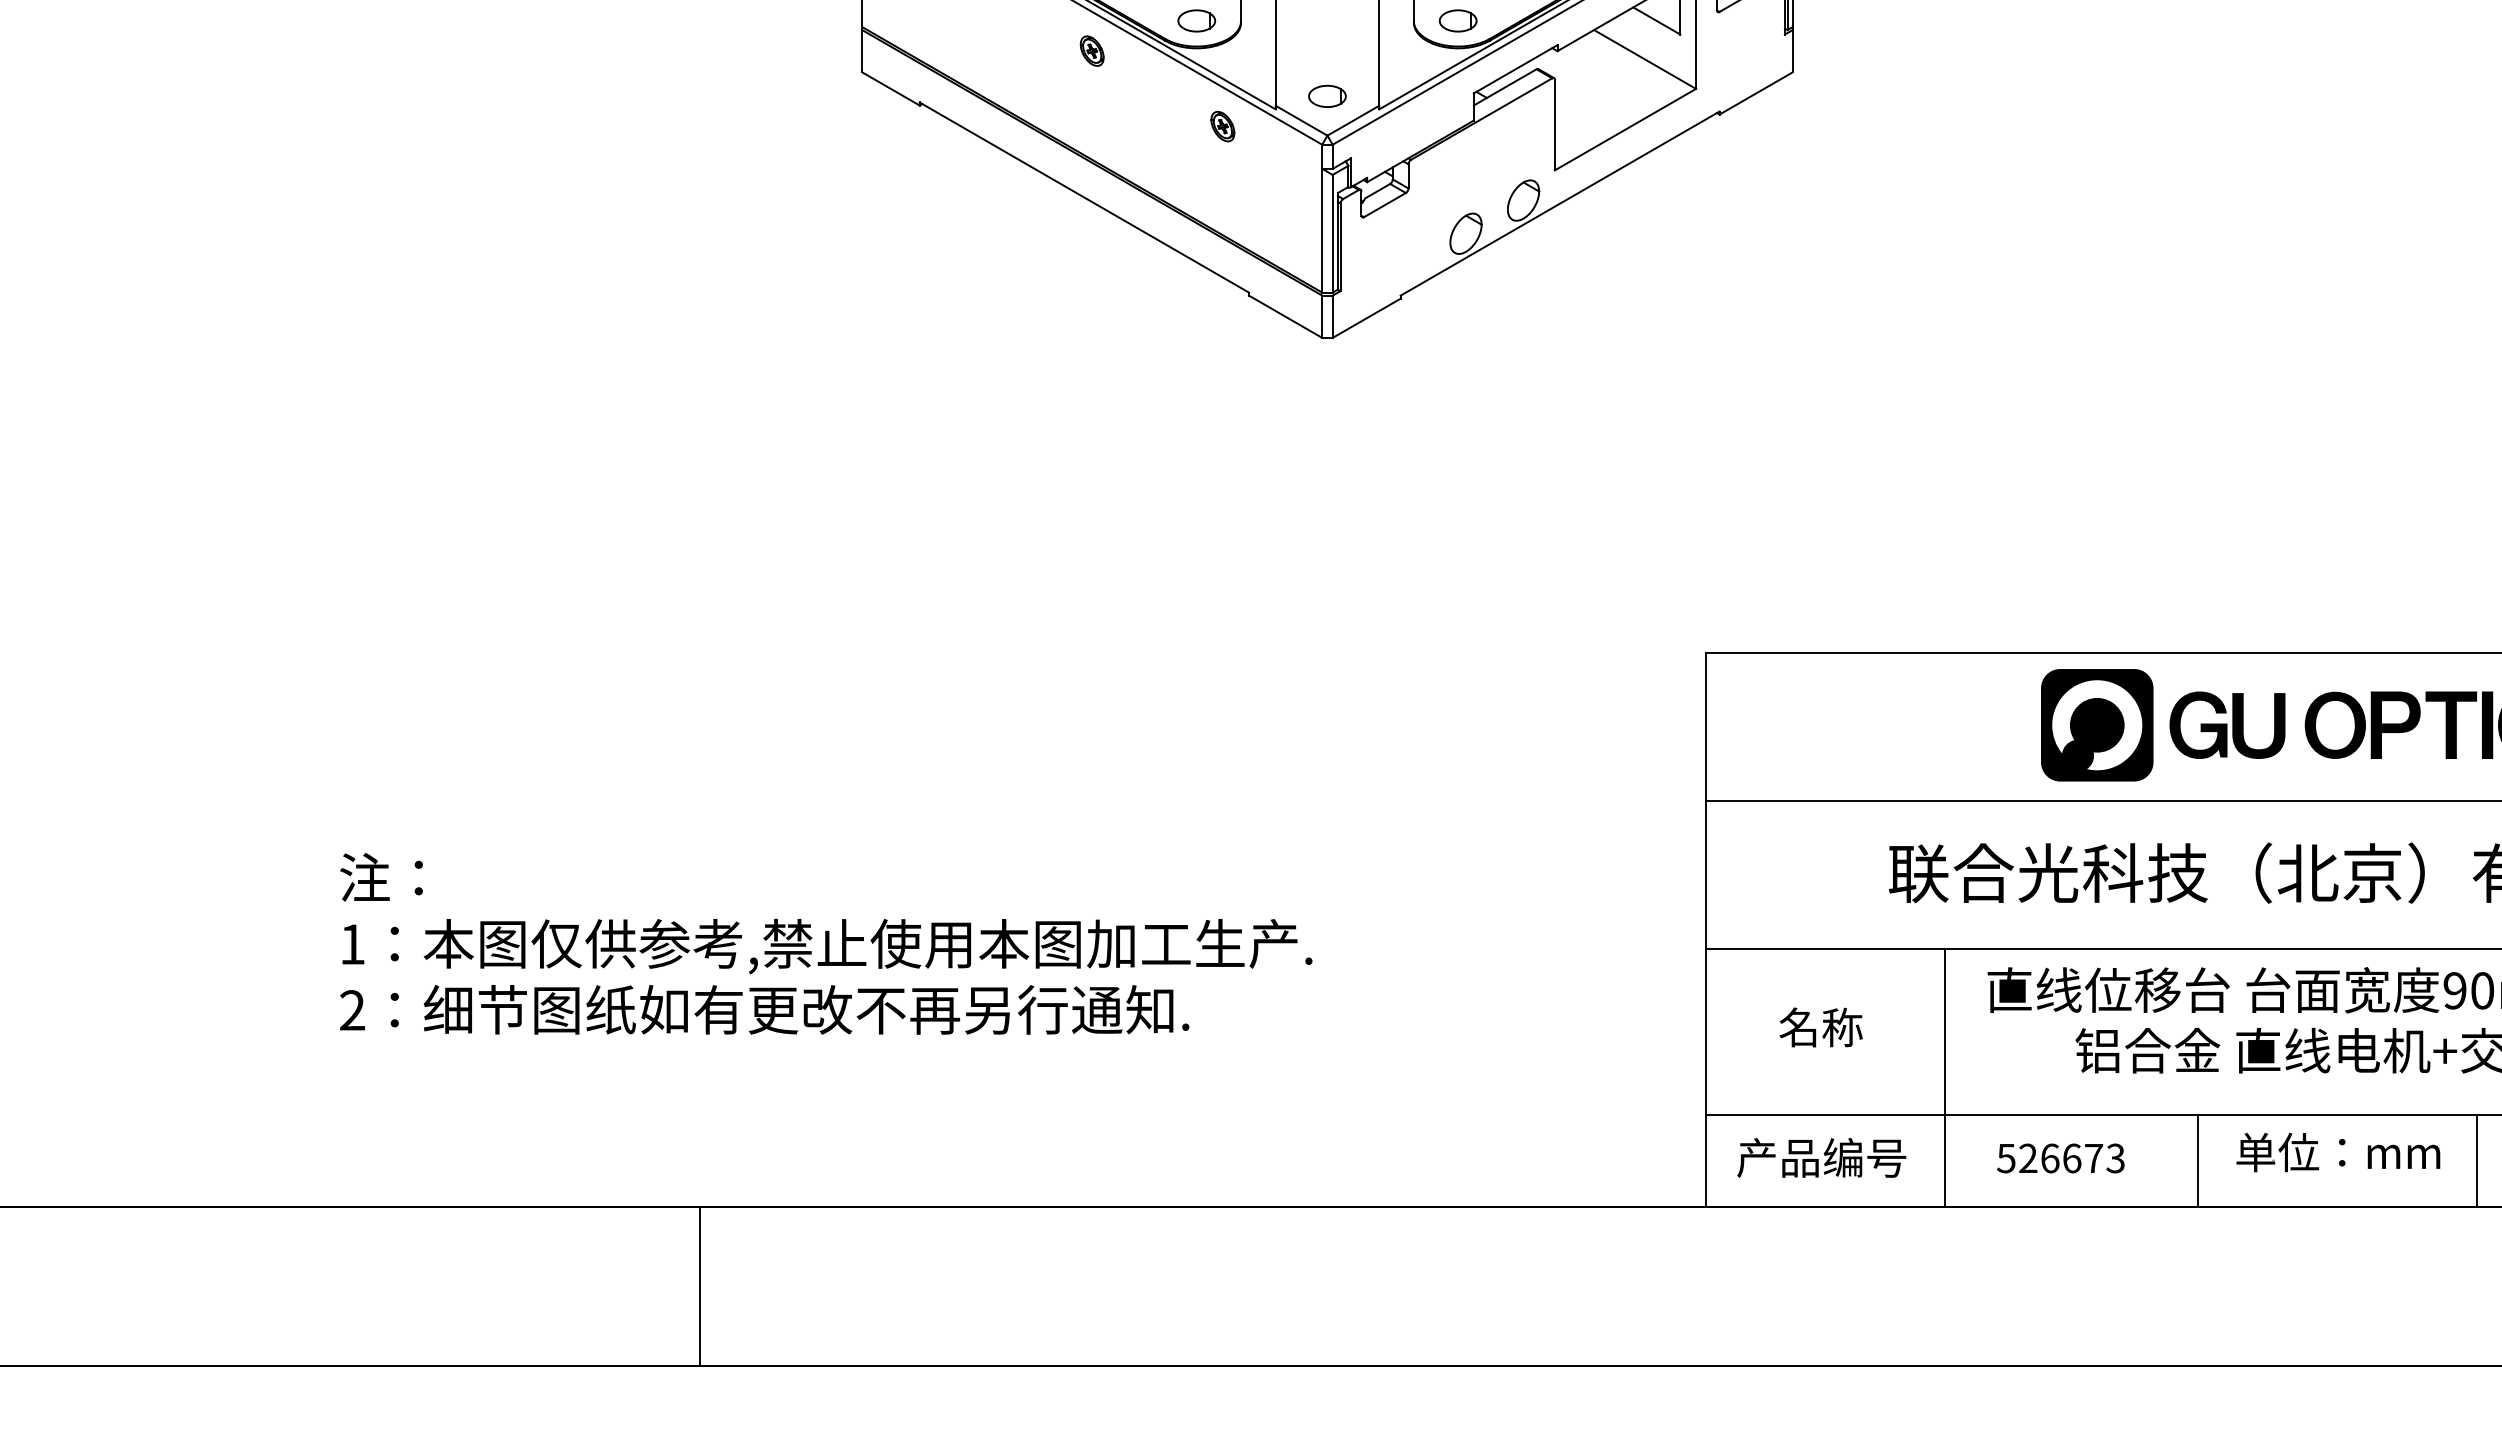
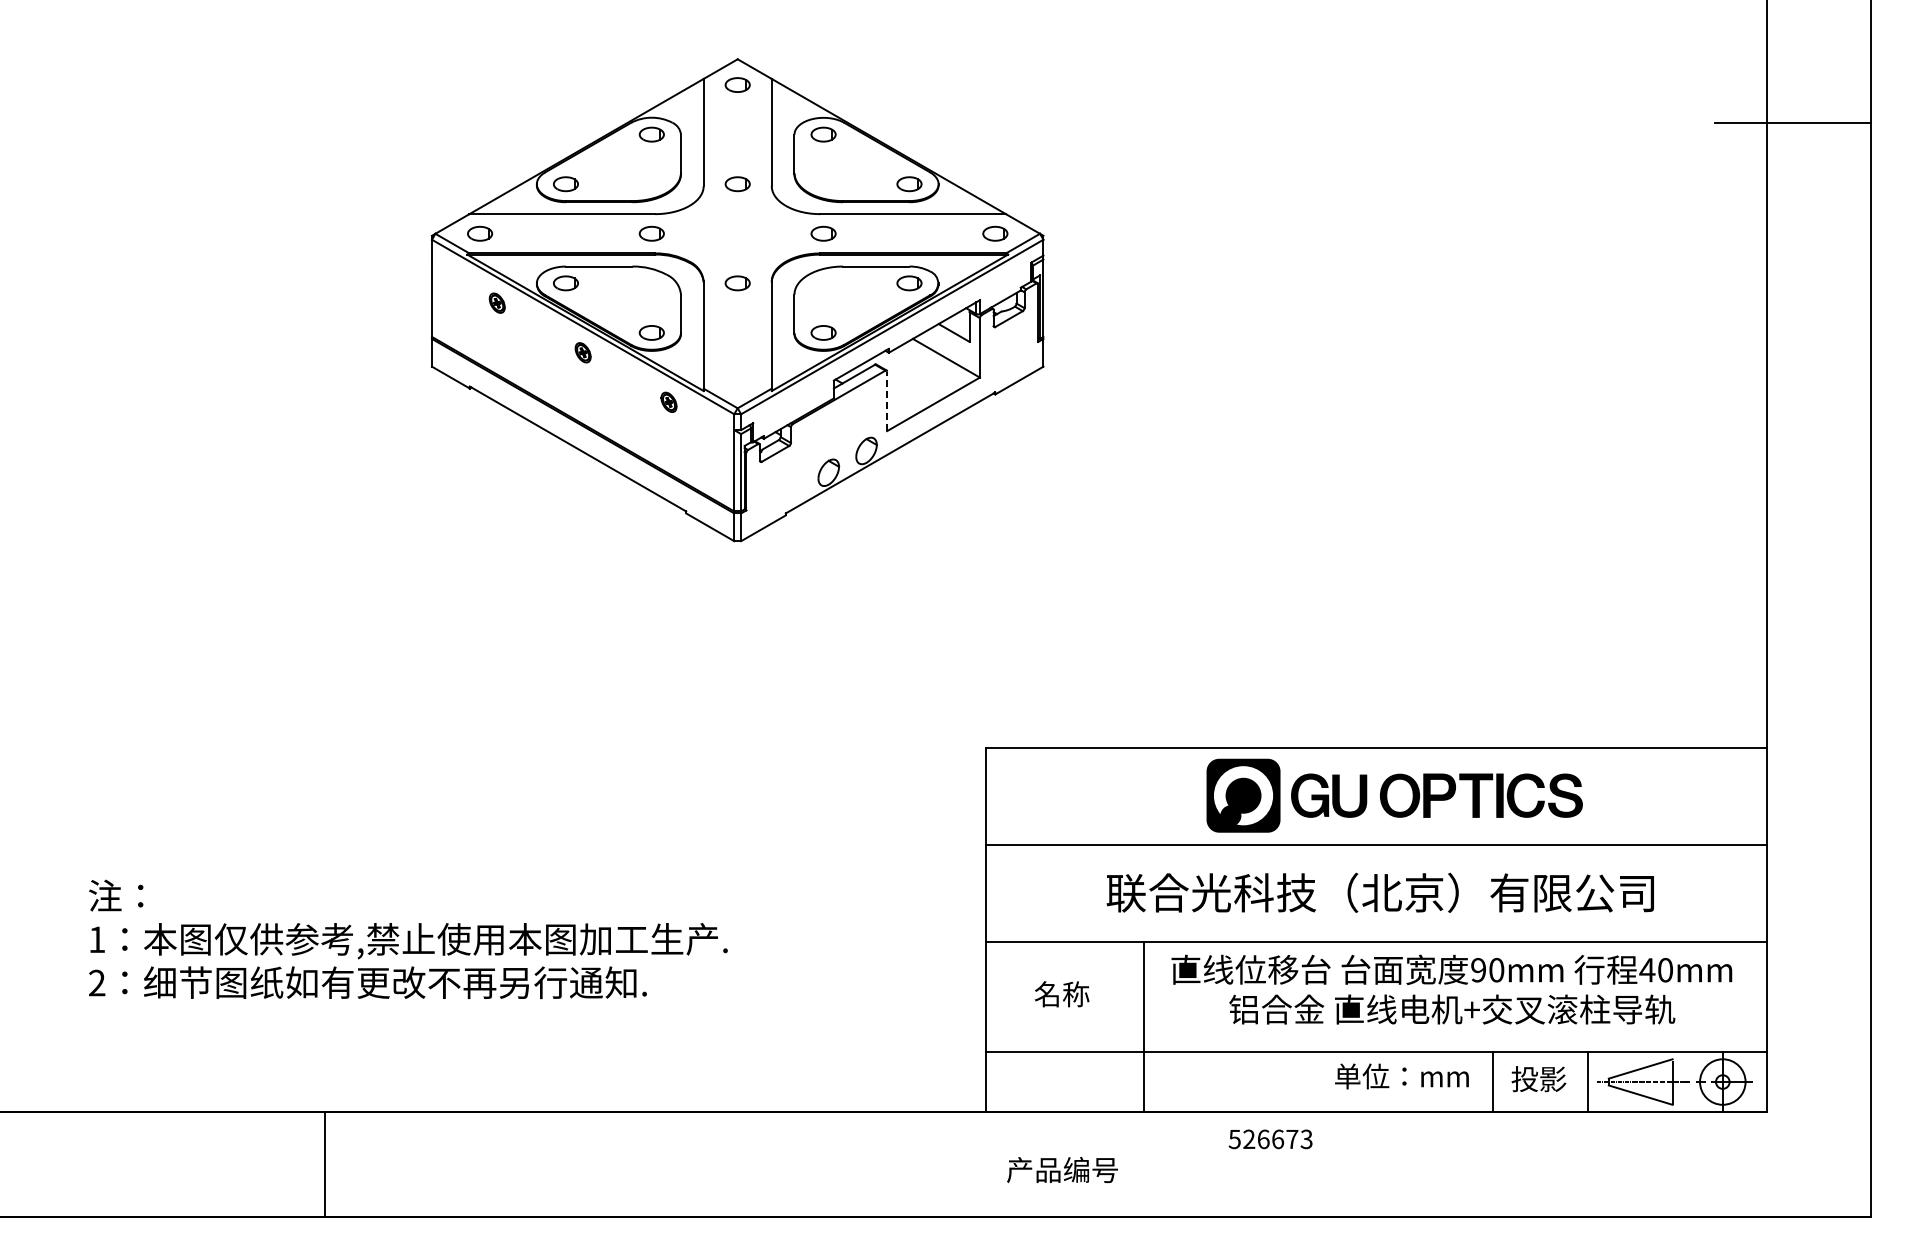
part: (1327, 96) -> (737, 382), removed
line: (1555, 125) -> (887, 401), solid -> dashed
text: (1821, 1157) -> (1062, 1169), moved
text: (2060, 1158) -> (1270, 1139), moved
line: (2197, 1160) -> (1309, 1081), removed

